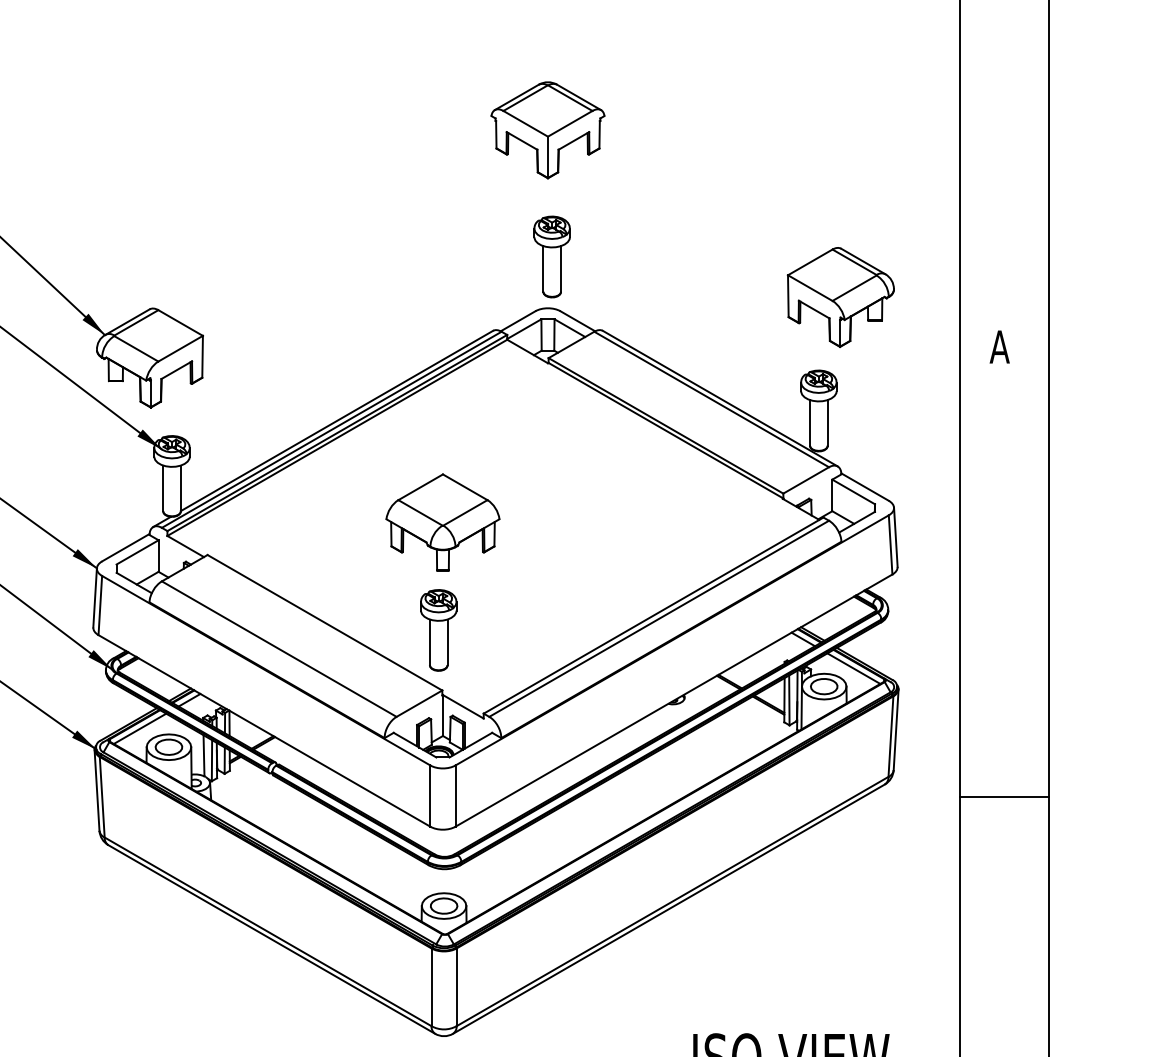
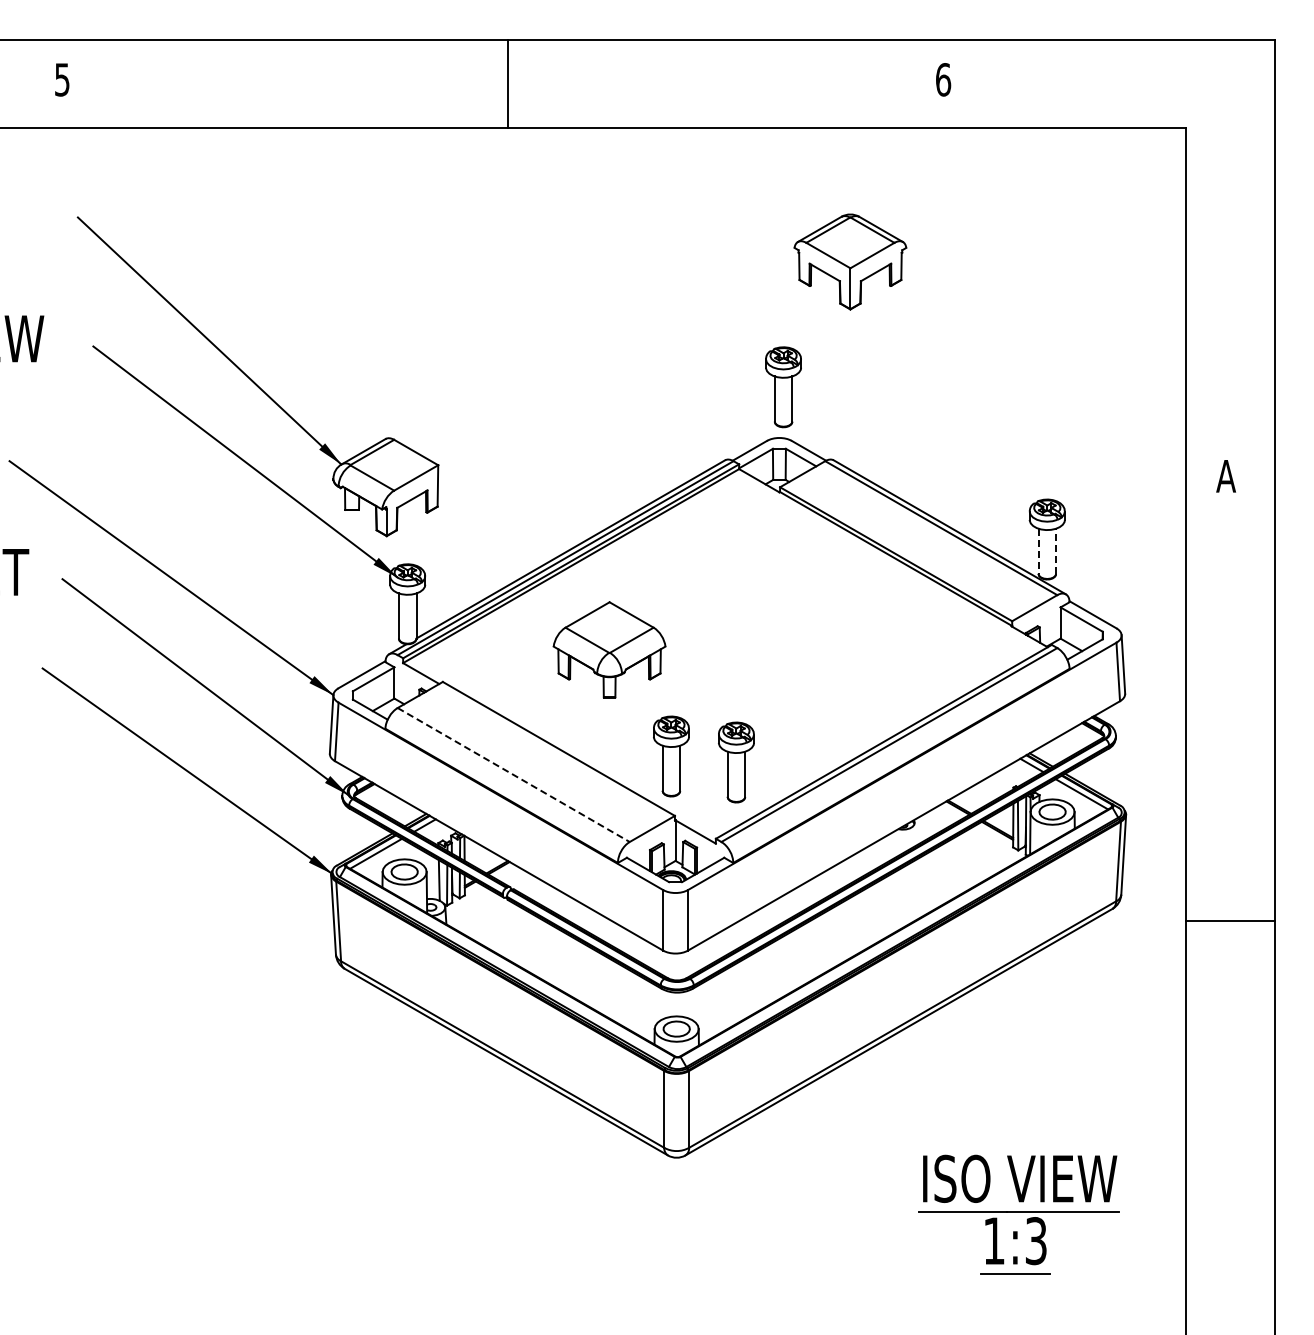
part: (548, 129) -> (850, 261), moved
part: (840, 297) -> (1068, 427), removed
line: (809, 423) -> (1038, 551), solid -> dashed
line: (828, 423) -> (1056, 551), solid -> dashed
part: (442, 522) -> (609, 649), moved
part: (504, 636) -> (736, 762), added
line: (279, 649) -> (513, 775), solid -> dashed

